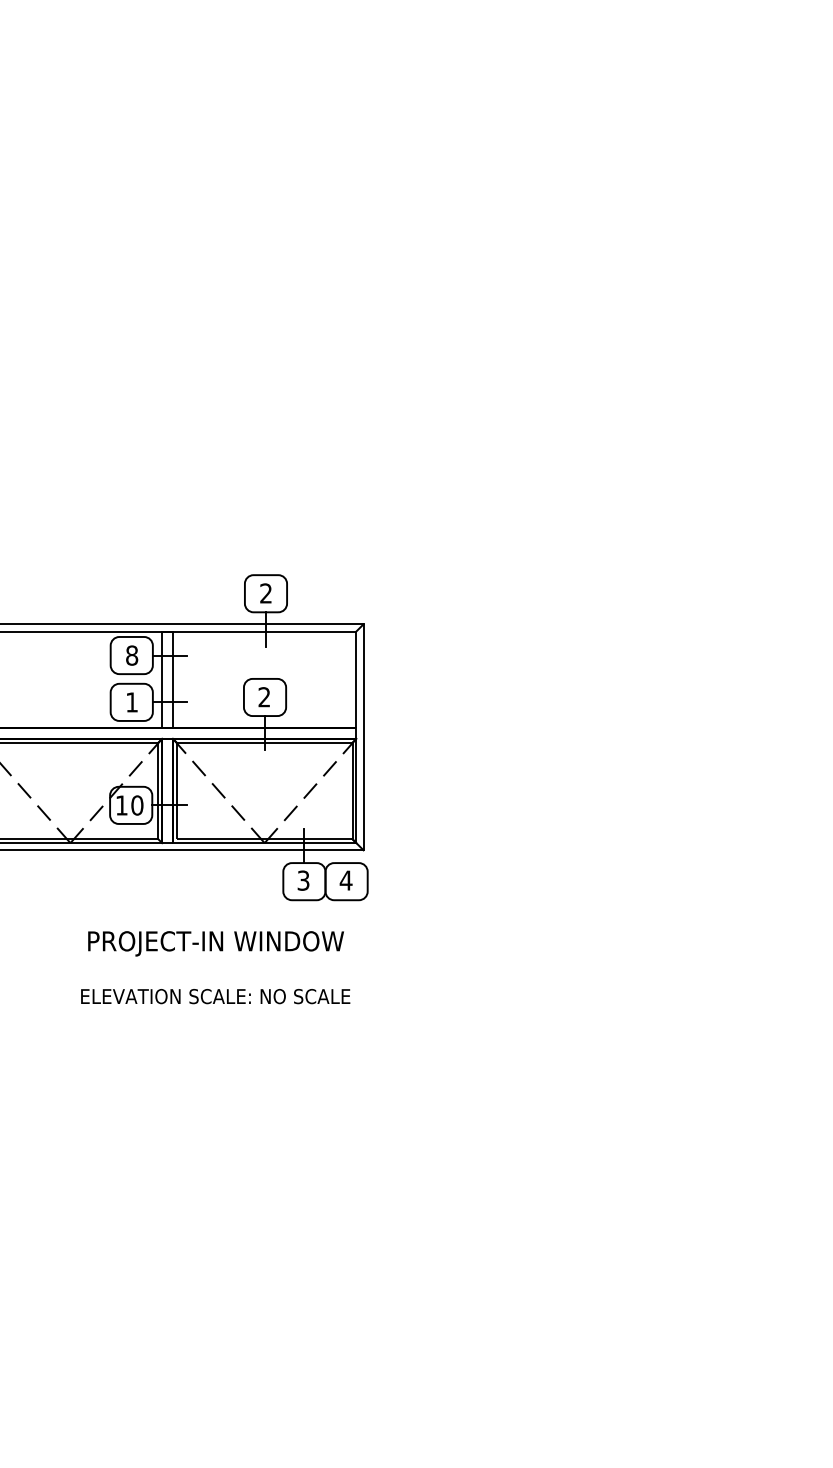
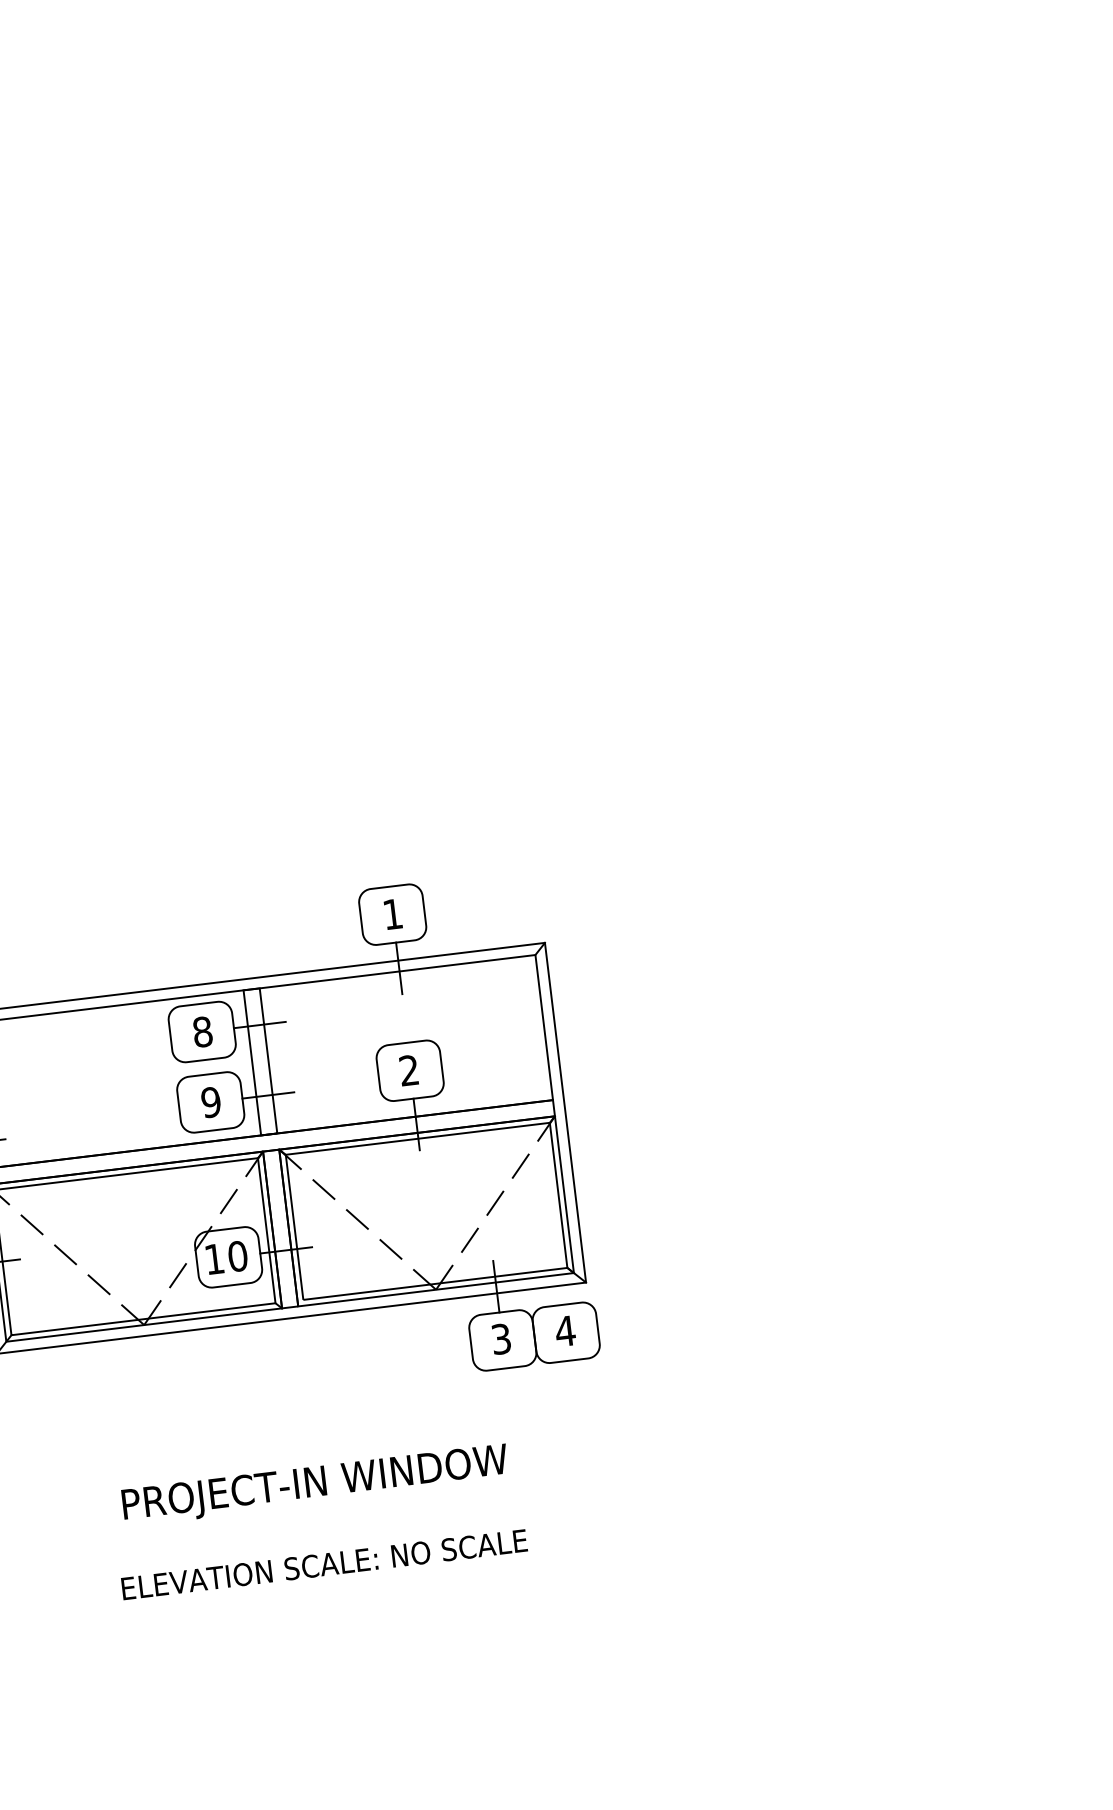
text: (265, 593) -> (391, 914), 2 -> 1
text: (132, 702) -> (211, 1102), 1 -> 9
text: (215, 967) -> (318, 1521), moved

